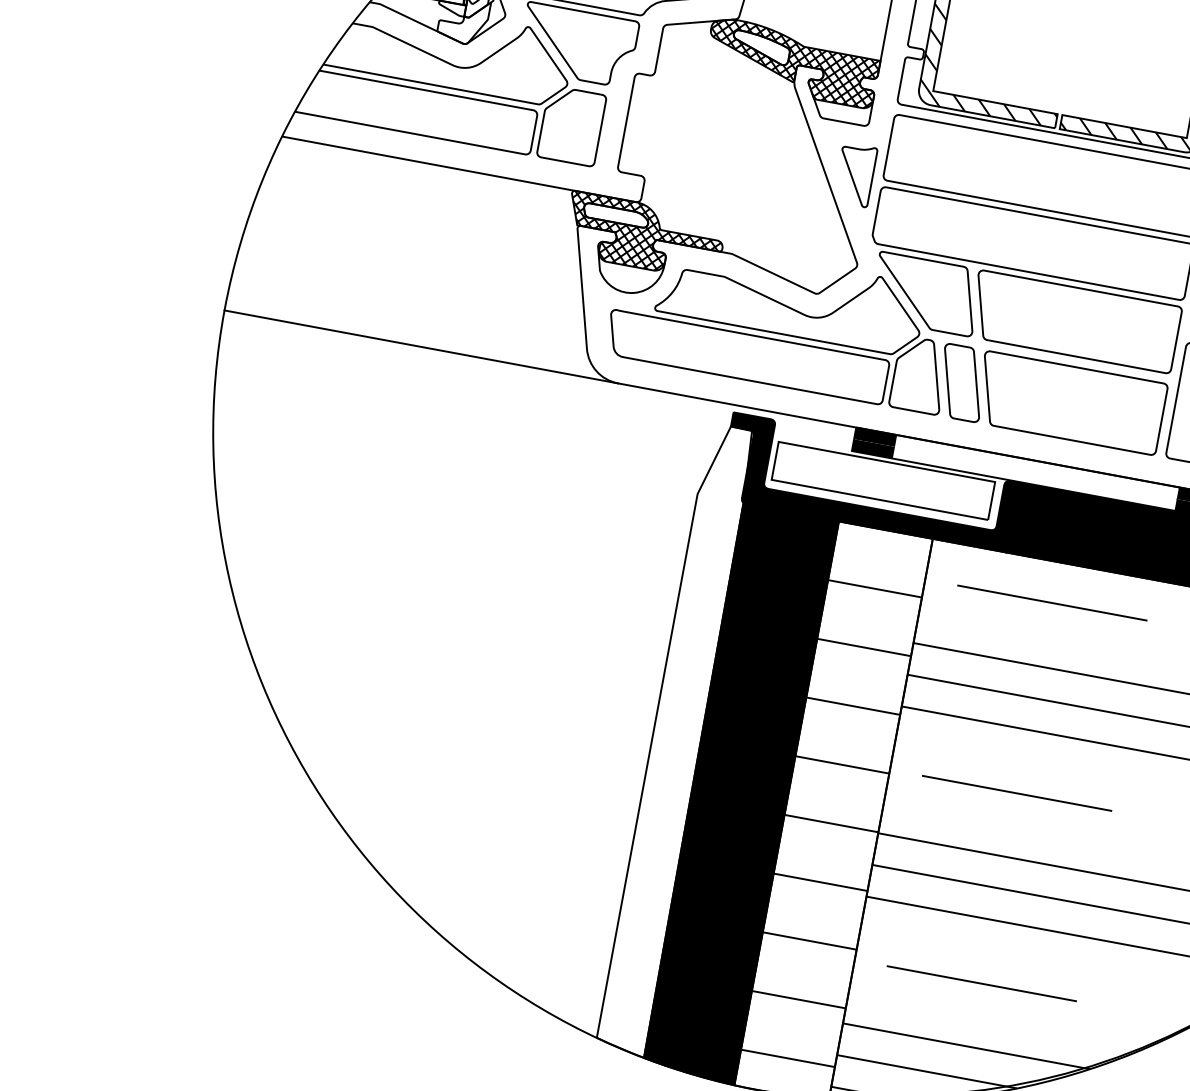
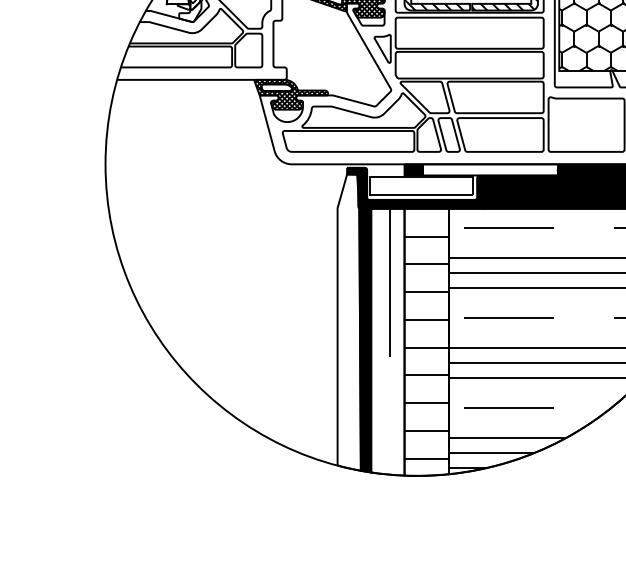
line: (420, 347) -> (198, 164), removed
fill: (750, 795) -> (387, 341), removed

